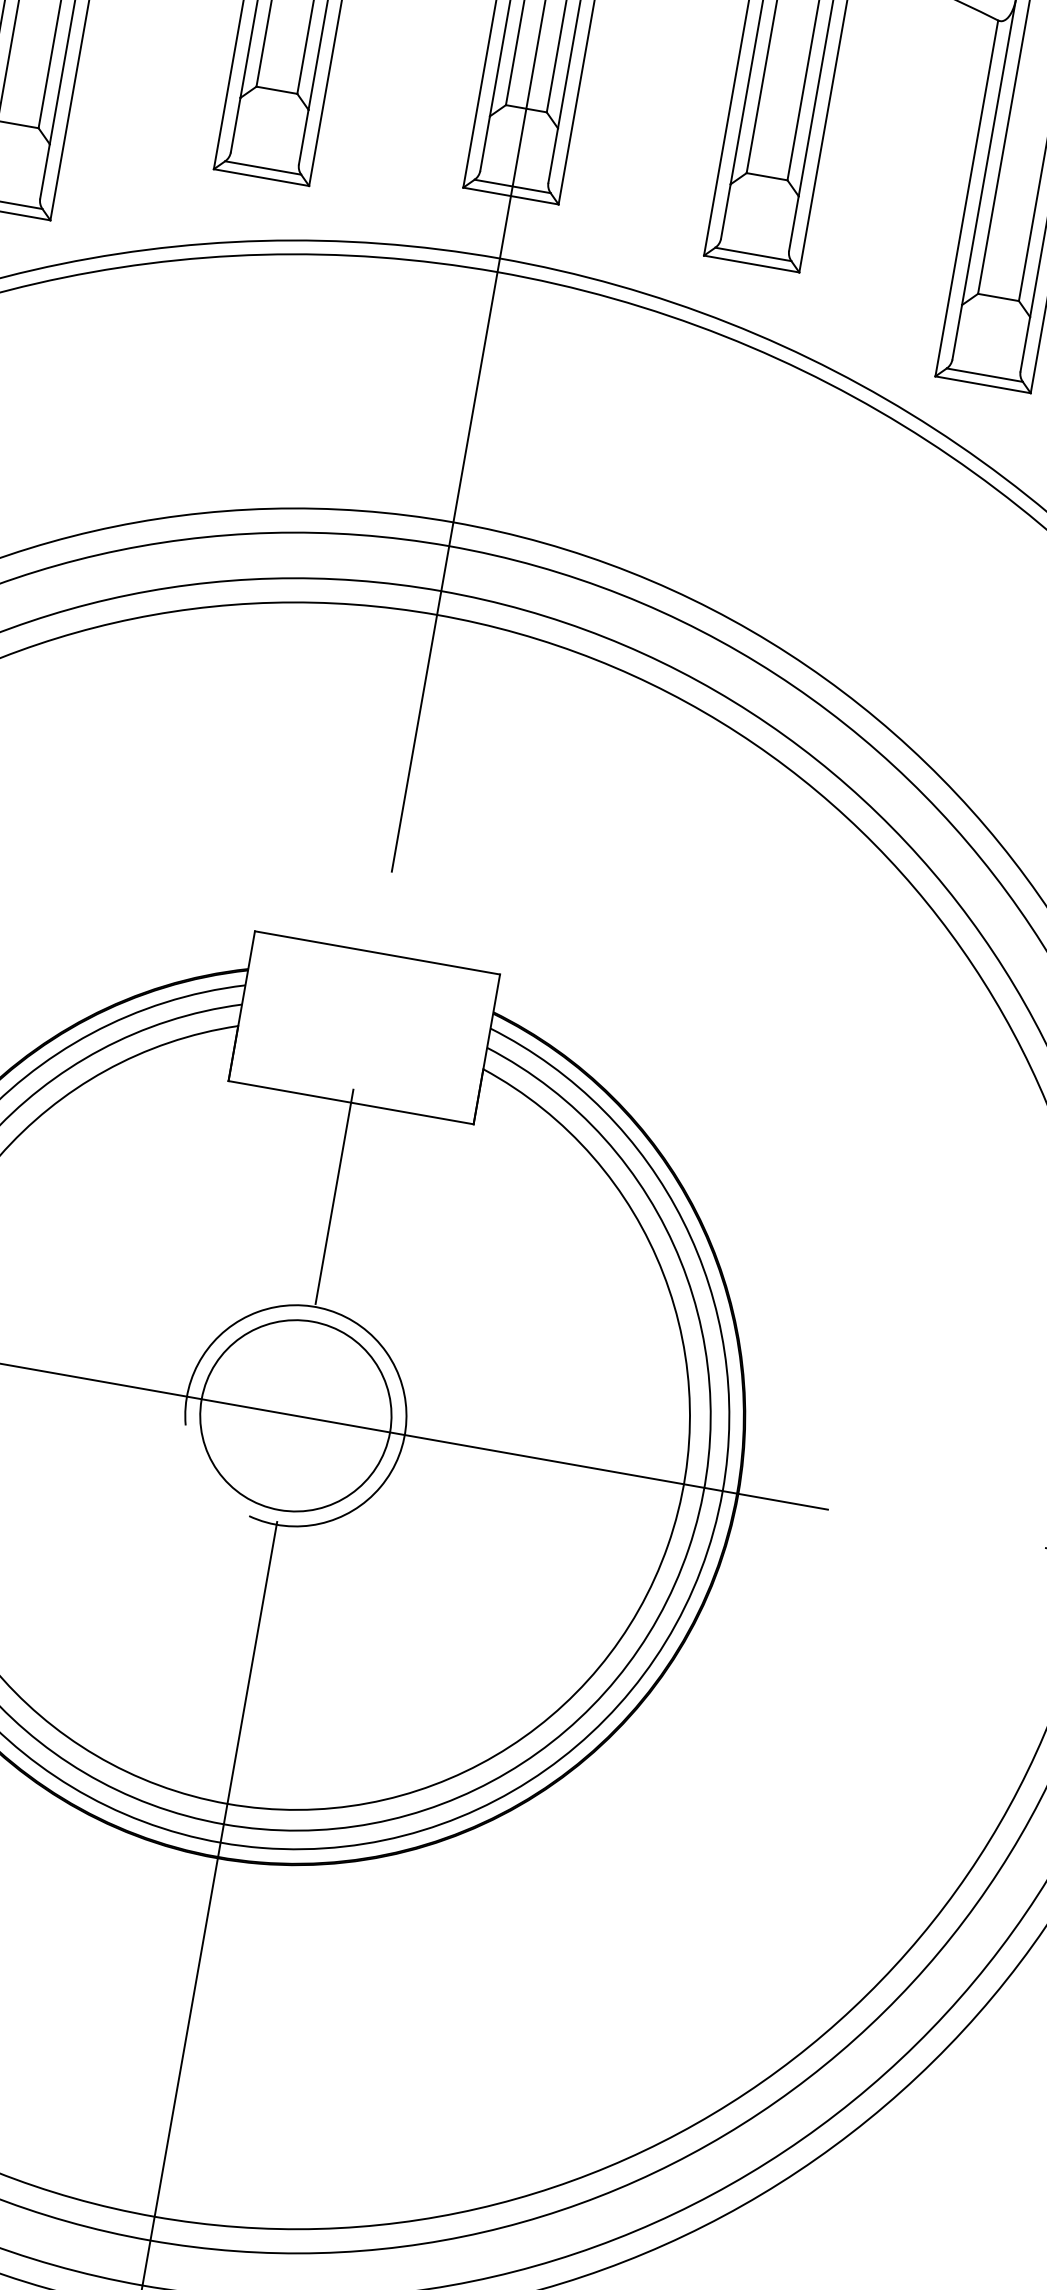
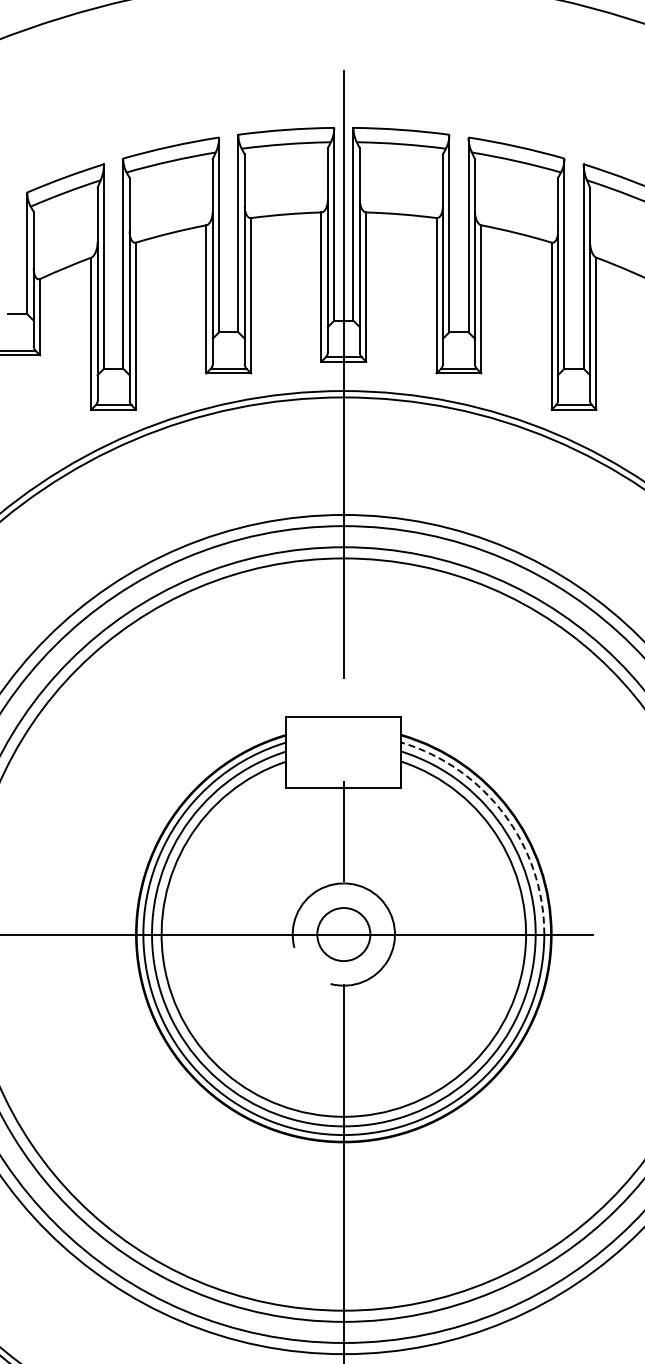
arc: (683, 1220) -> (504, 814), solid -> dashed
circle: (295, 1415) -> (343, 934), size x0.6

